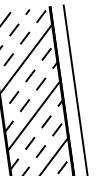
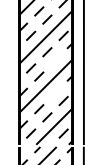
line: (41, 84) -> (55, 60), removed
line: (46, 121) -> (55, 92), removed

